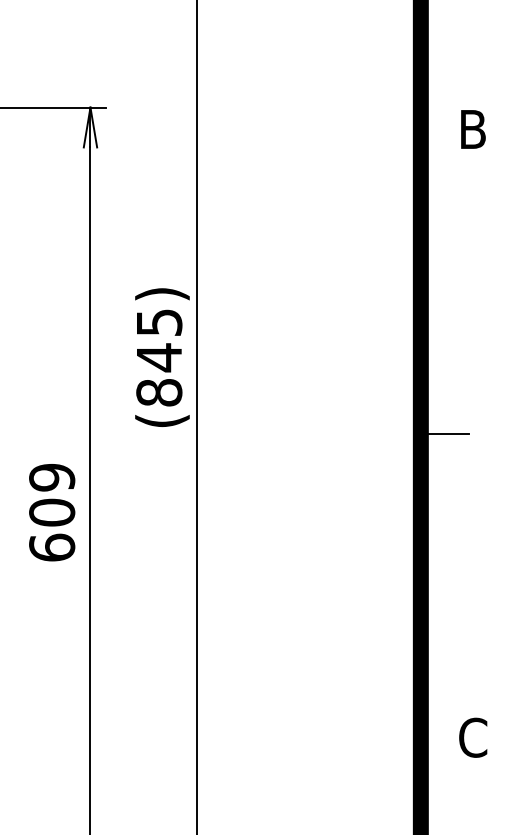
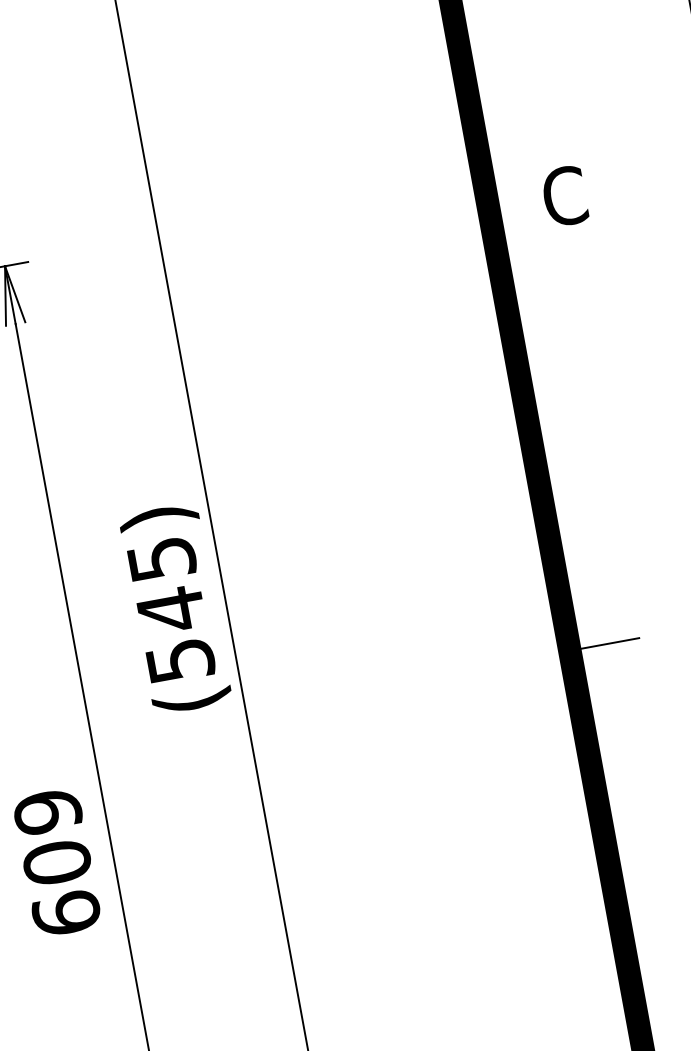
text: (473, 129) -> (565, 196), B -> C
text: (159, 392) -> (180, 660), (845) -> (545)

